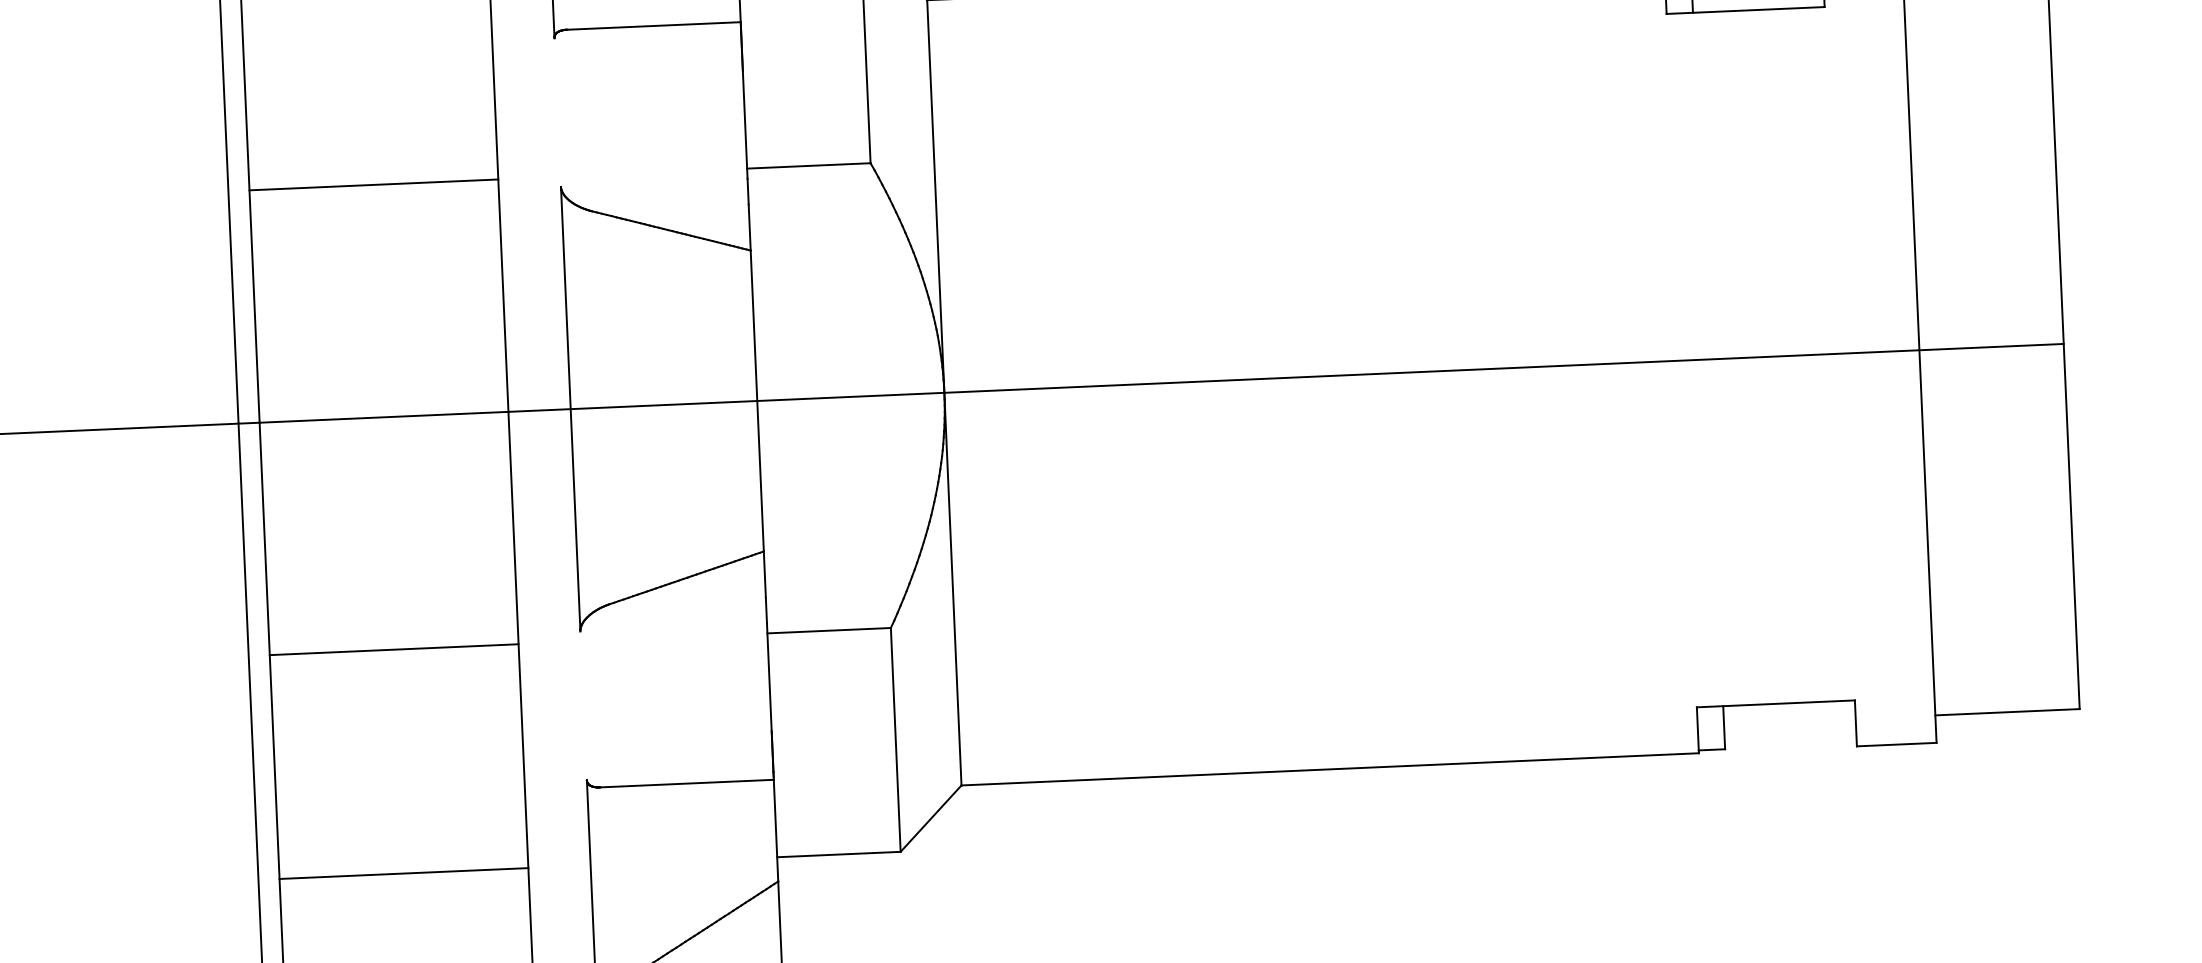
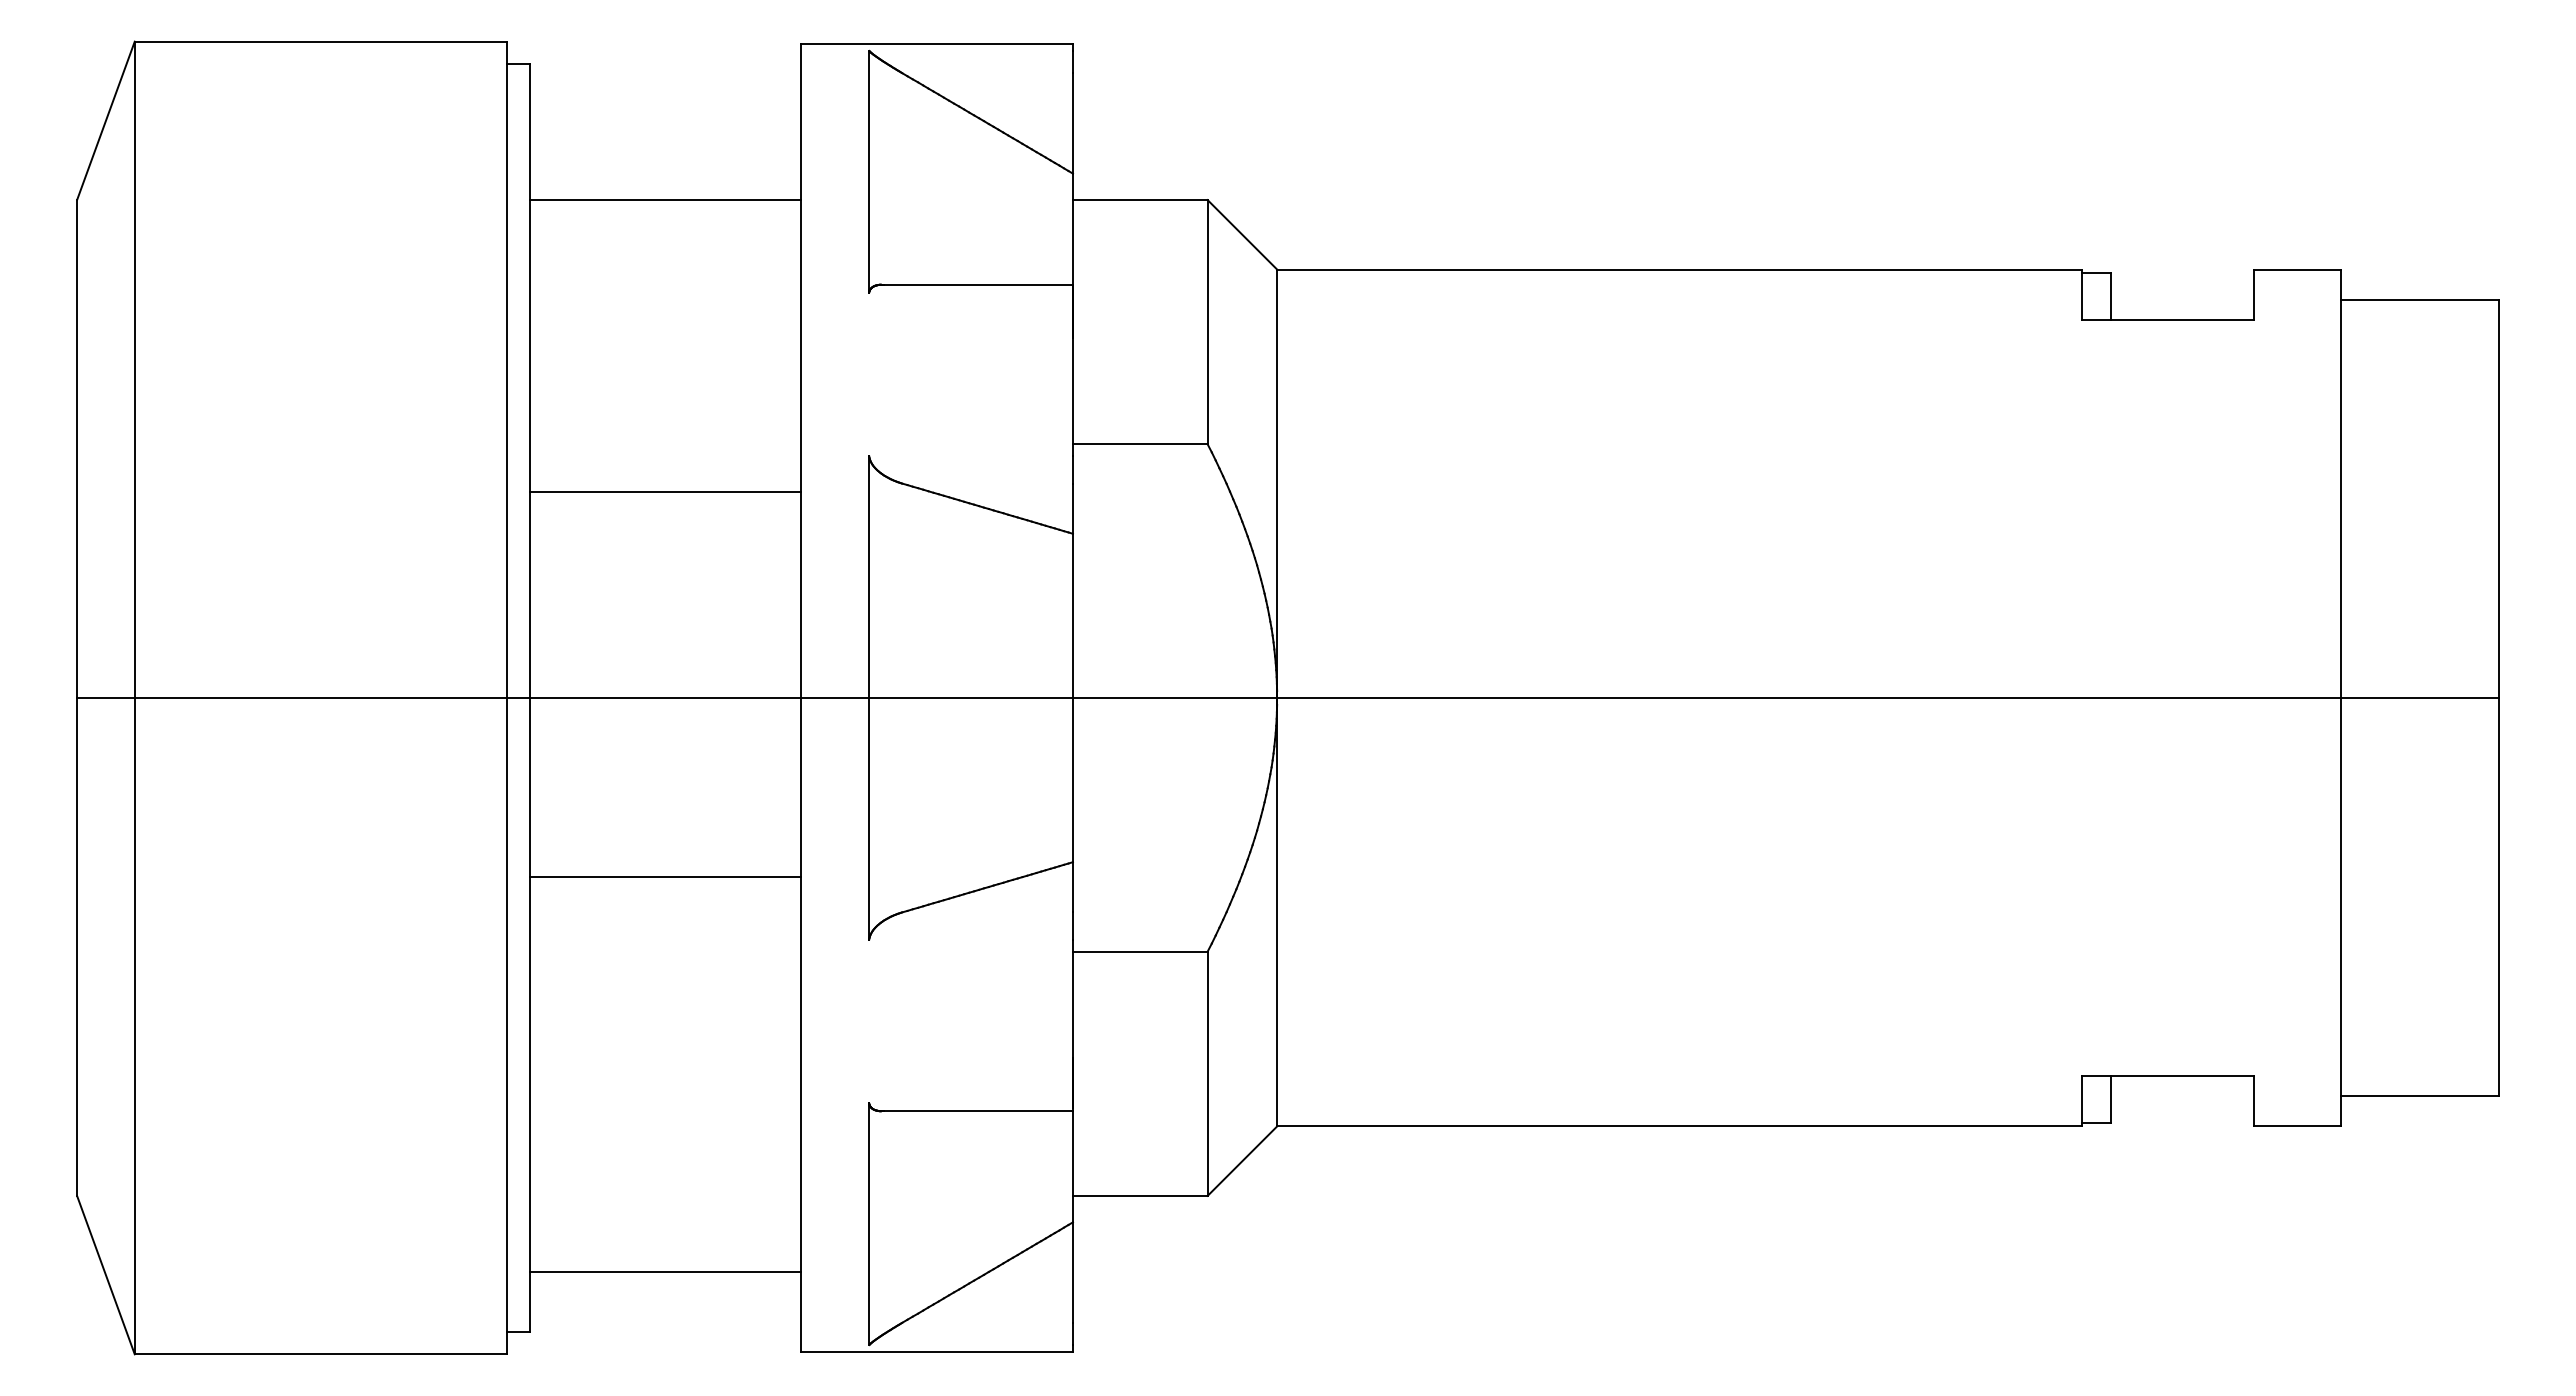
line: (373, 185) -> (665, 492), moved
line: (394, 649) -> (665, 876), moved
line: (403, 873) -> (665, 1271), moved

